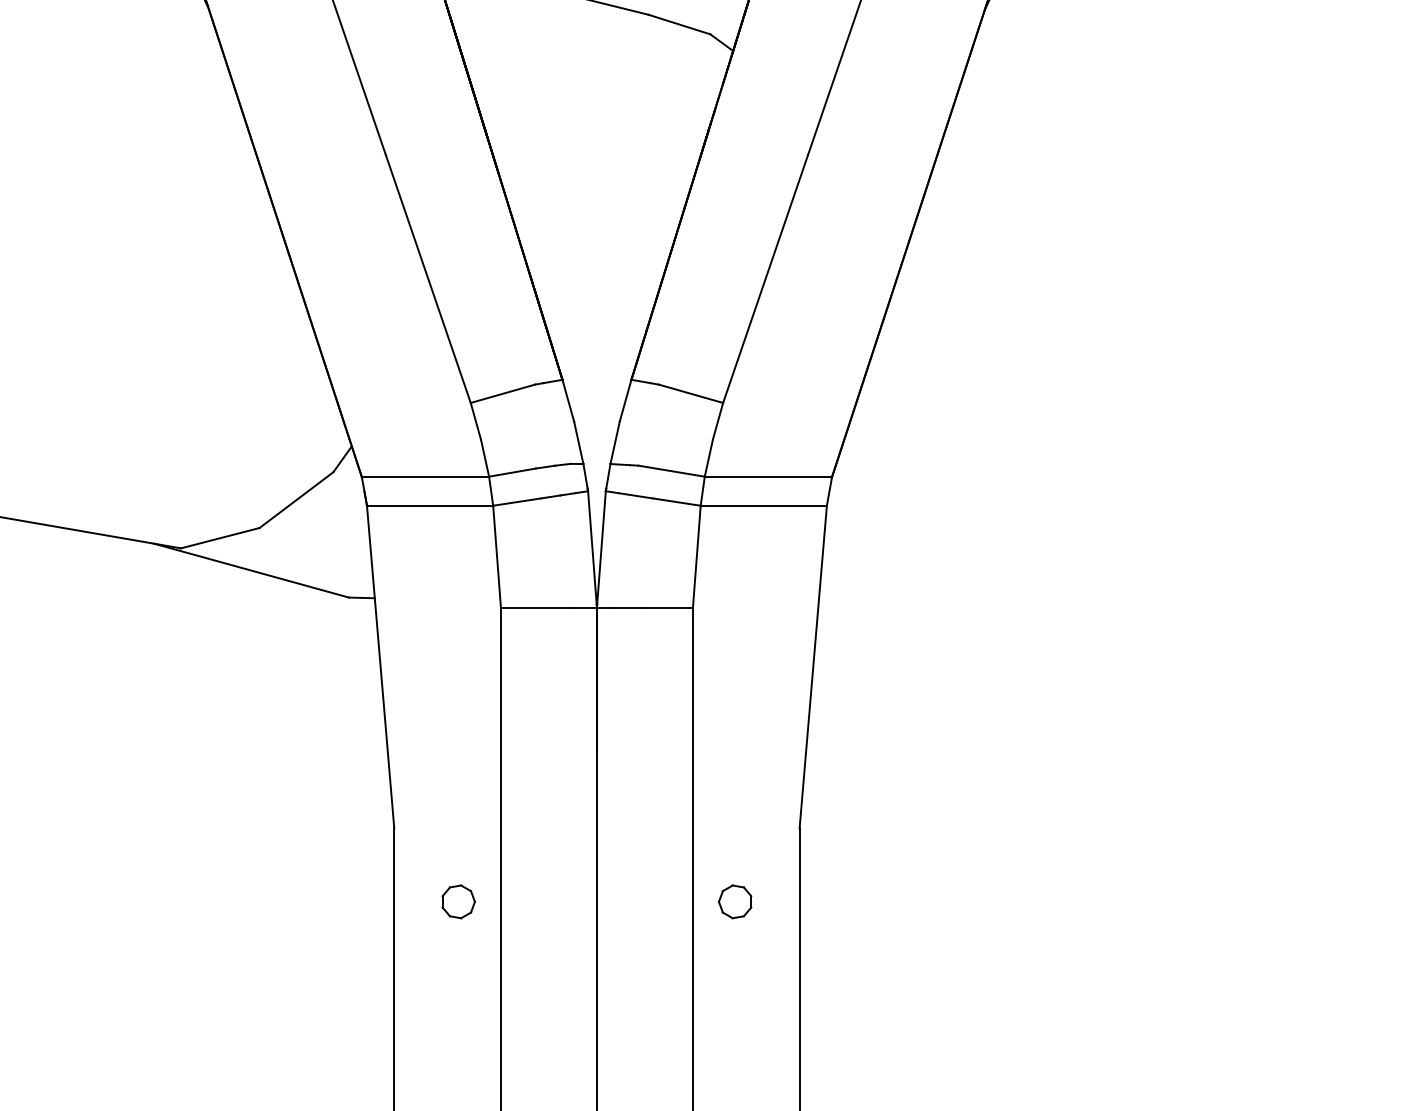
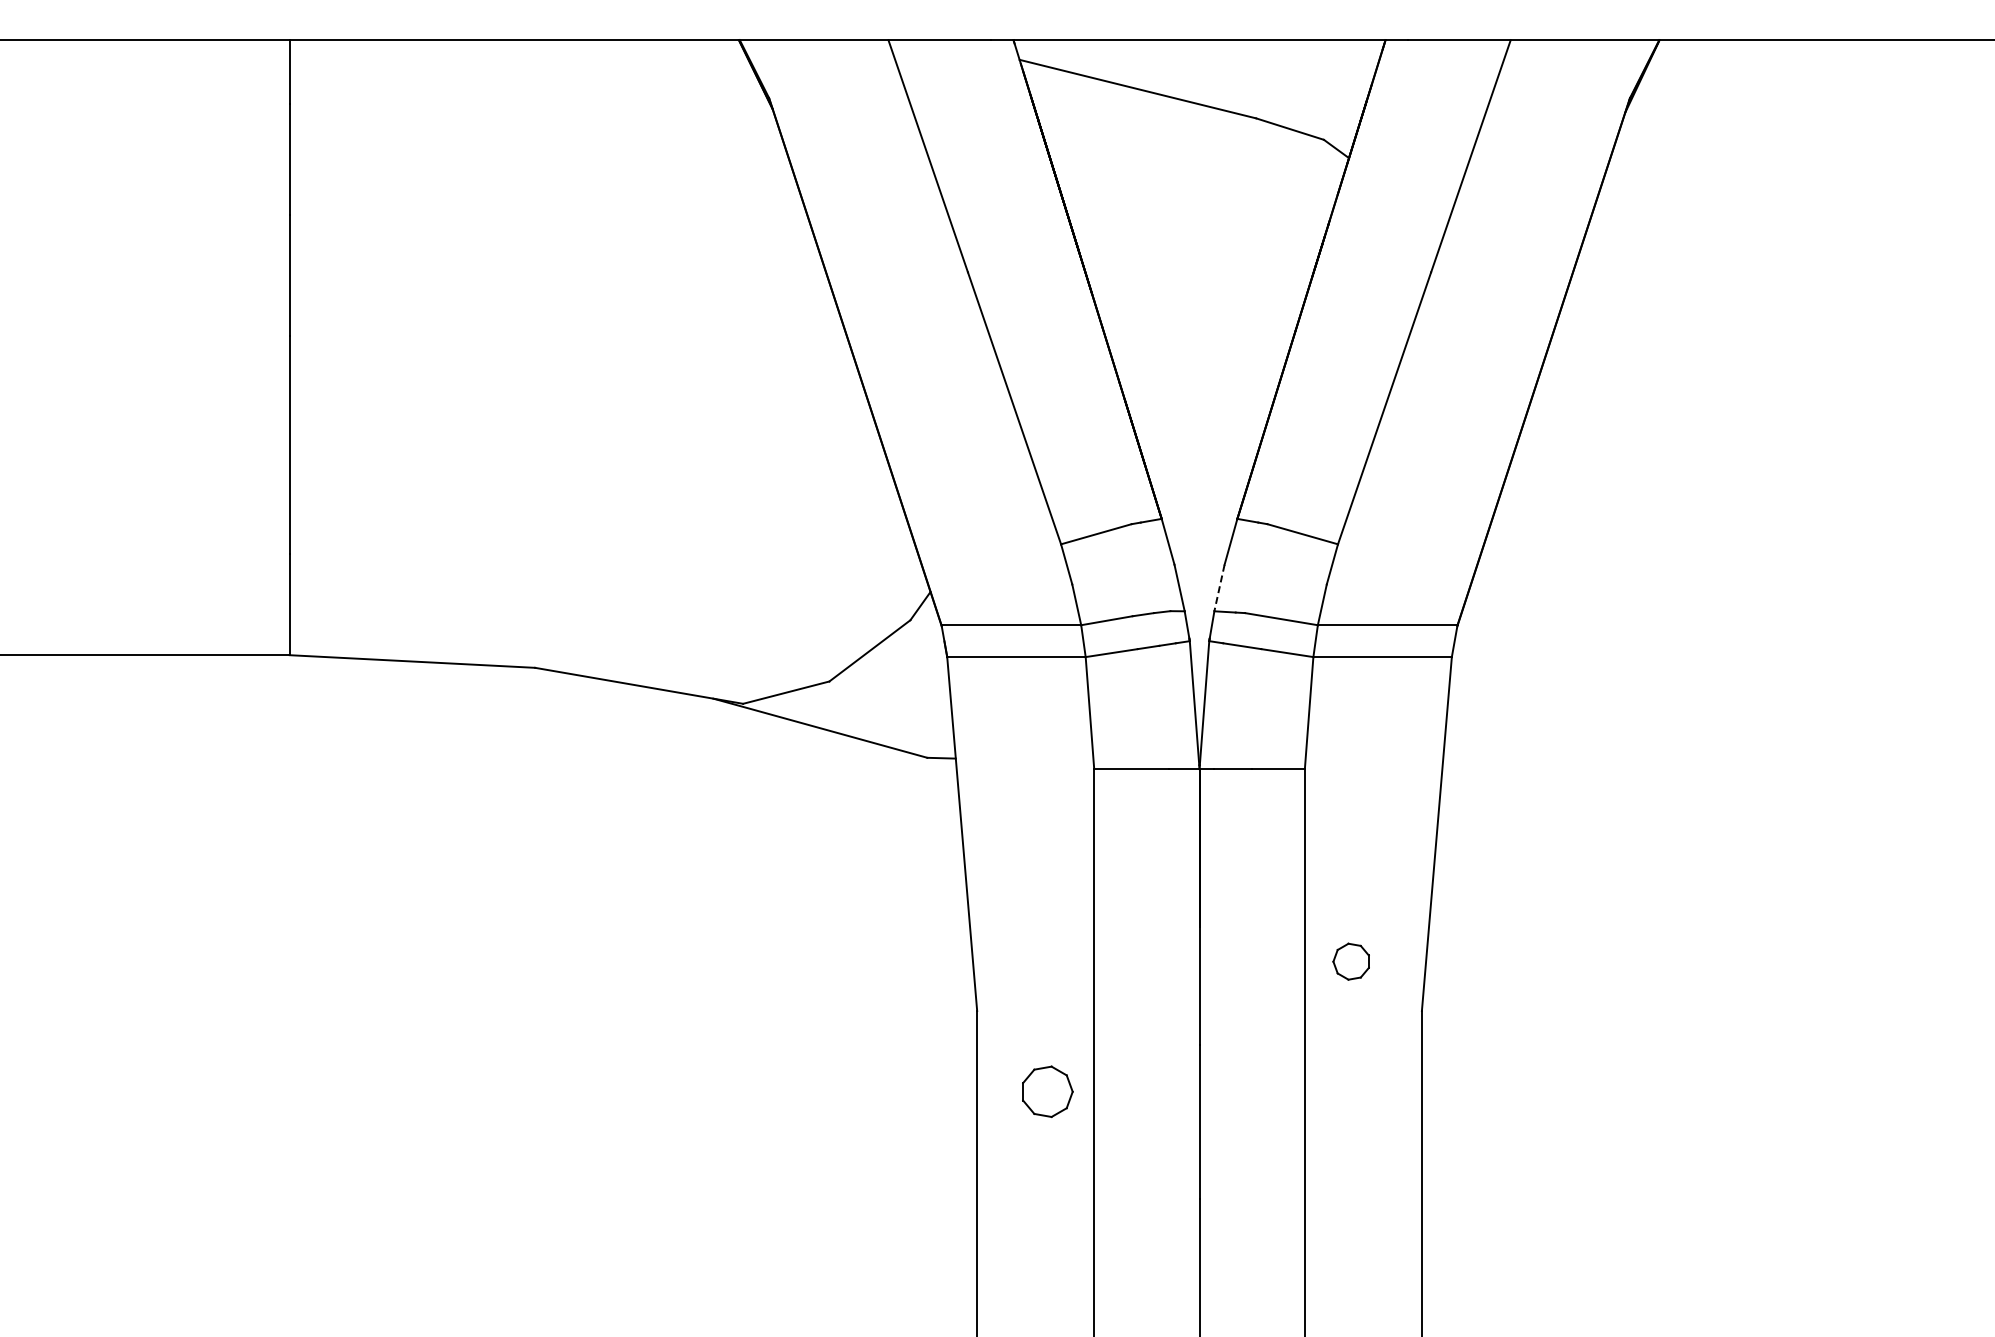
line: (615, 443) -> (1219, 588), solid -> dashed
part: (458, 901) -> (1047, 1091), size x1.4
part: (734, 901) -> (1350, 961), moved

